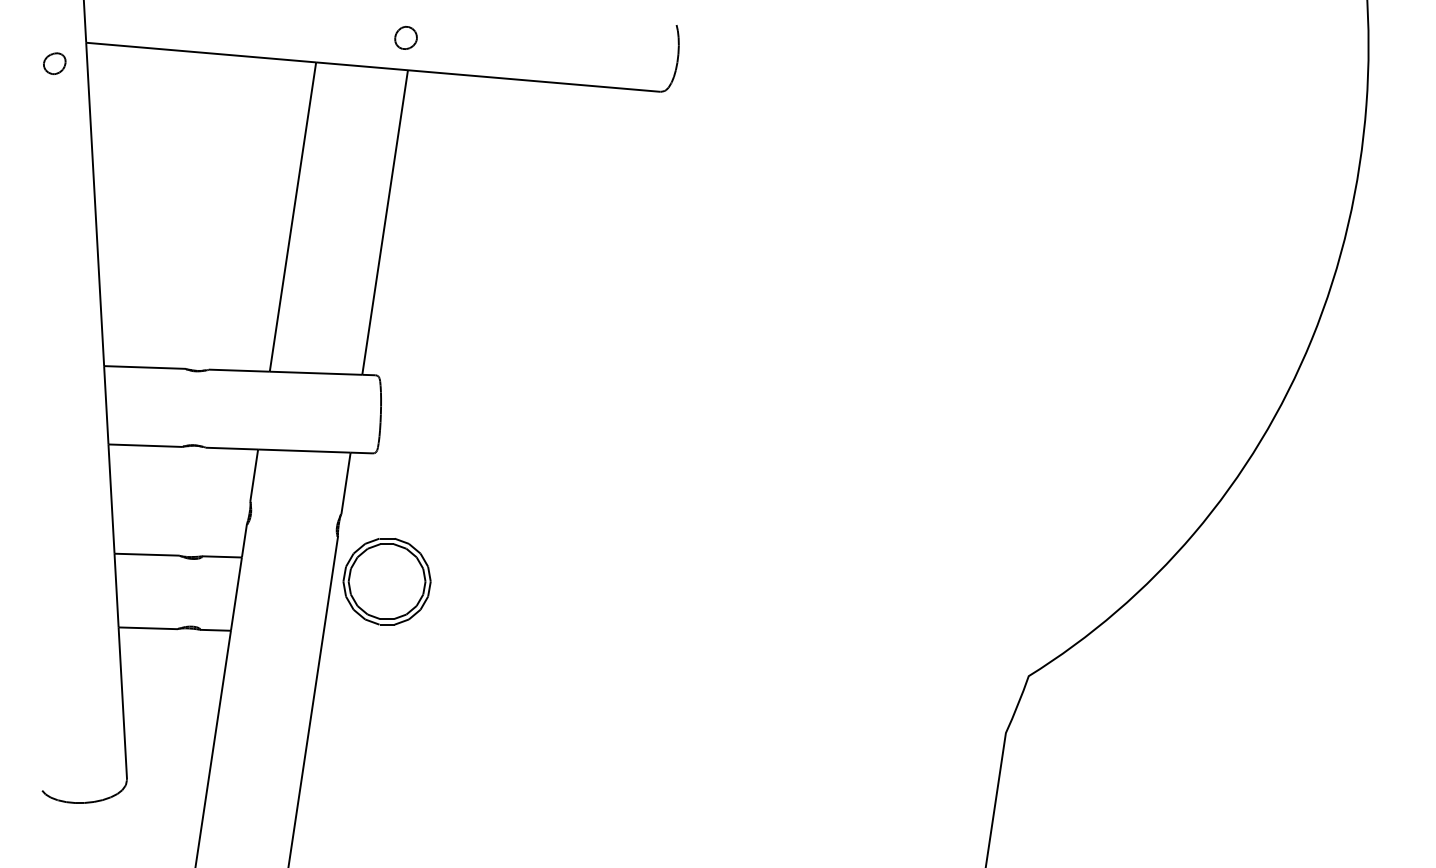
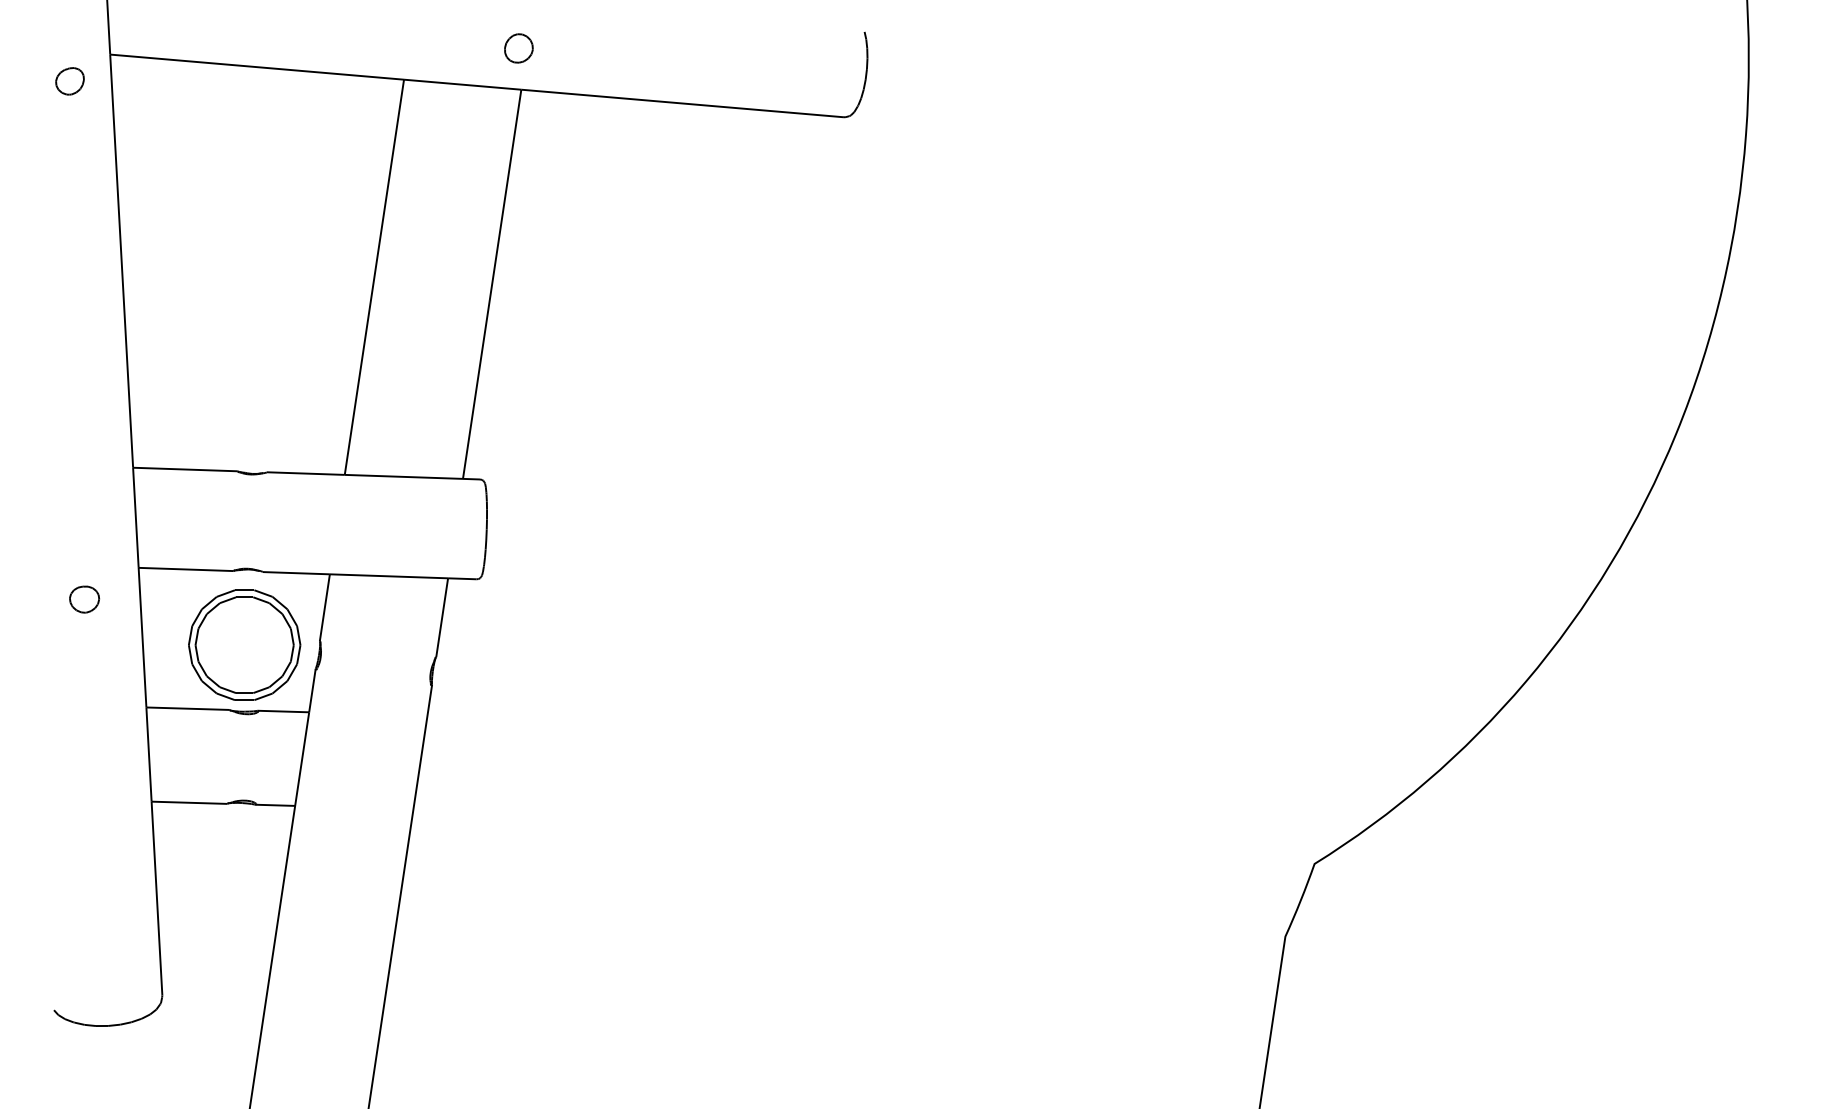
part: (66, 469) -> (84, 599), added
part: (386, 581) -> (244, 644), moved

